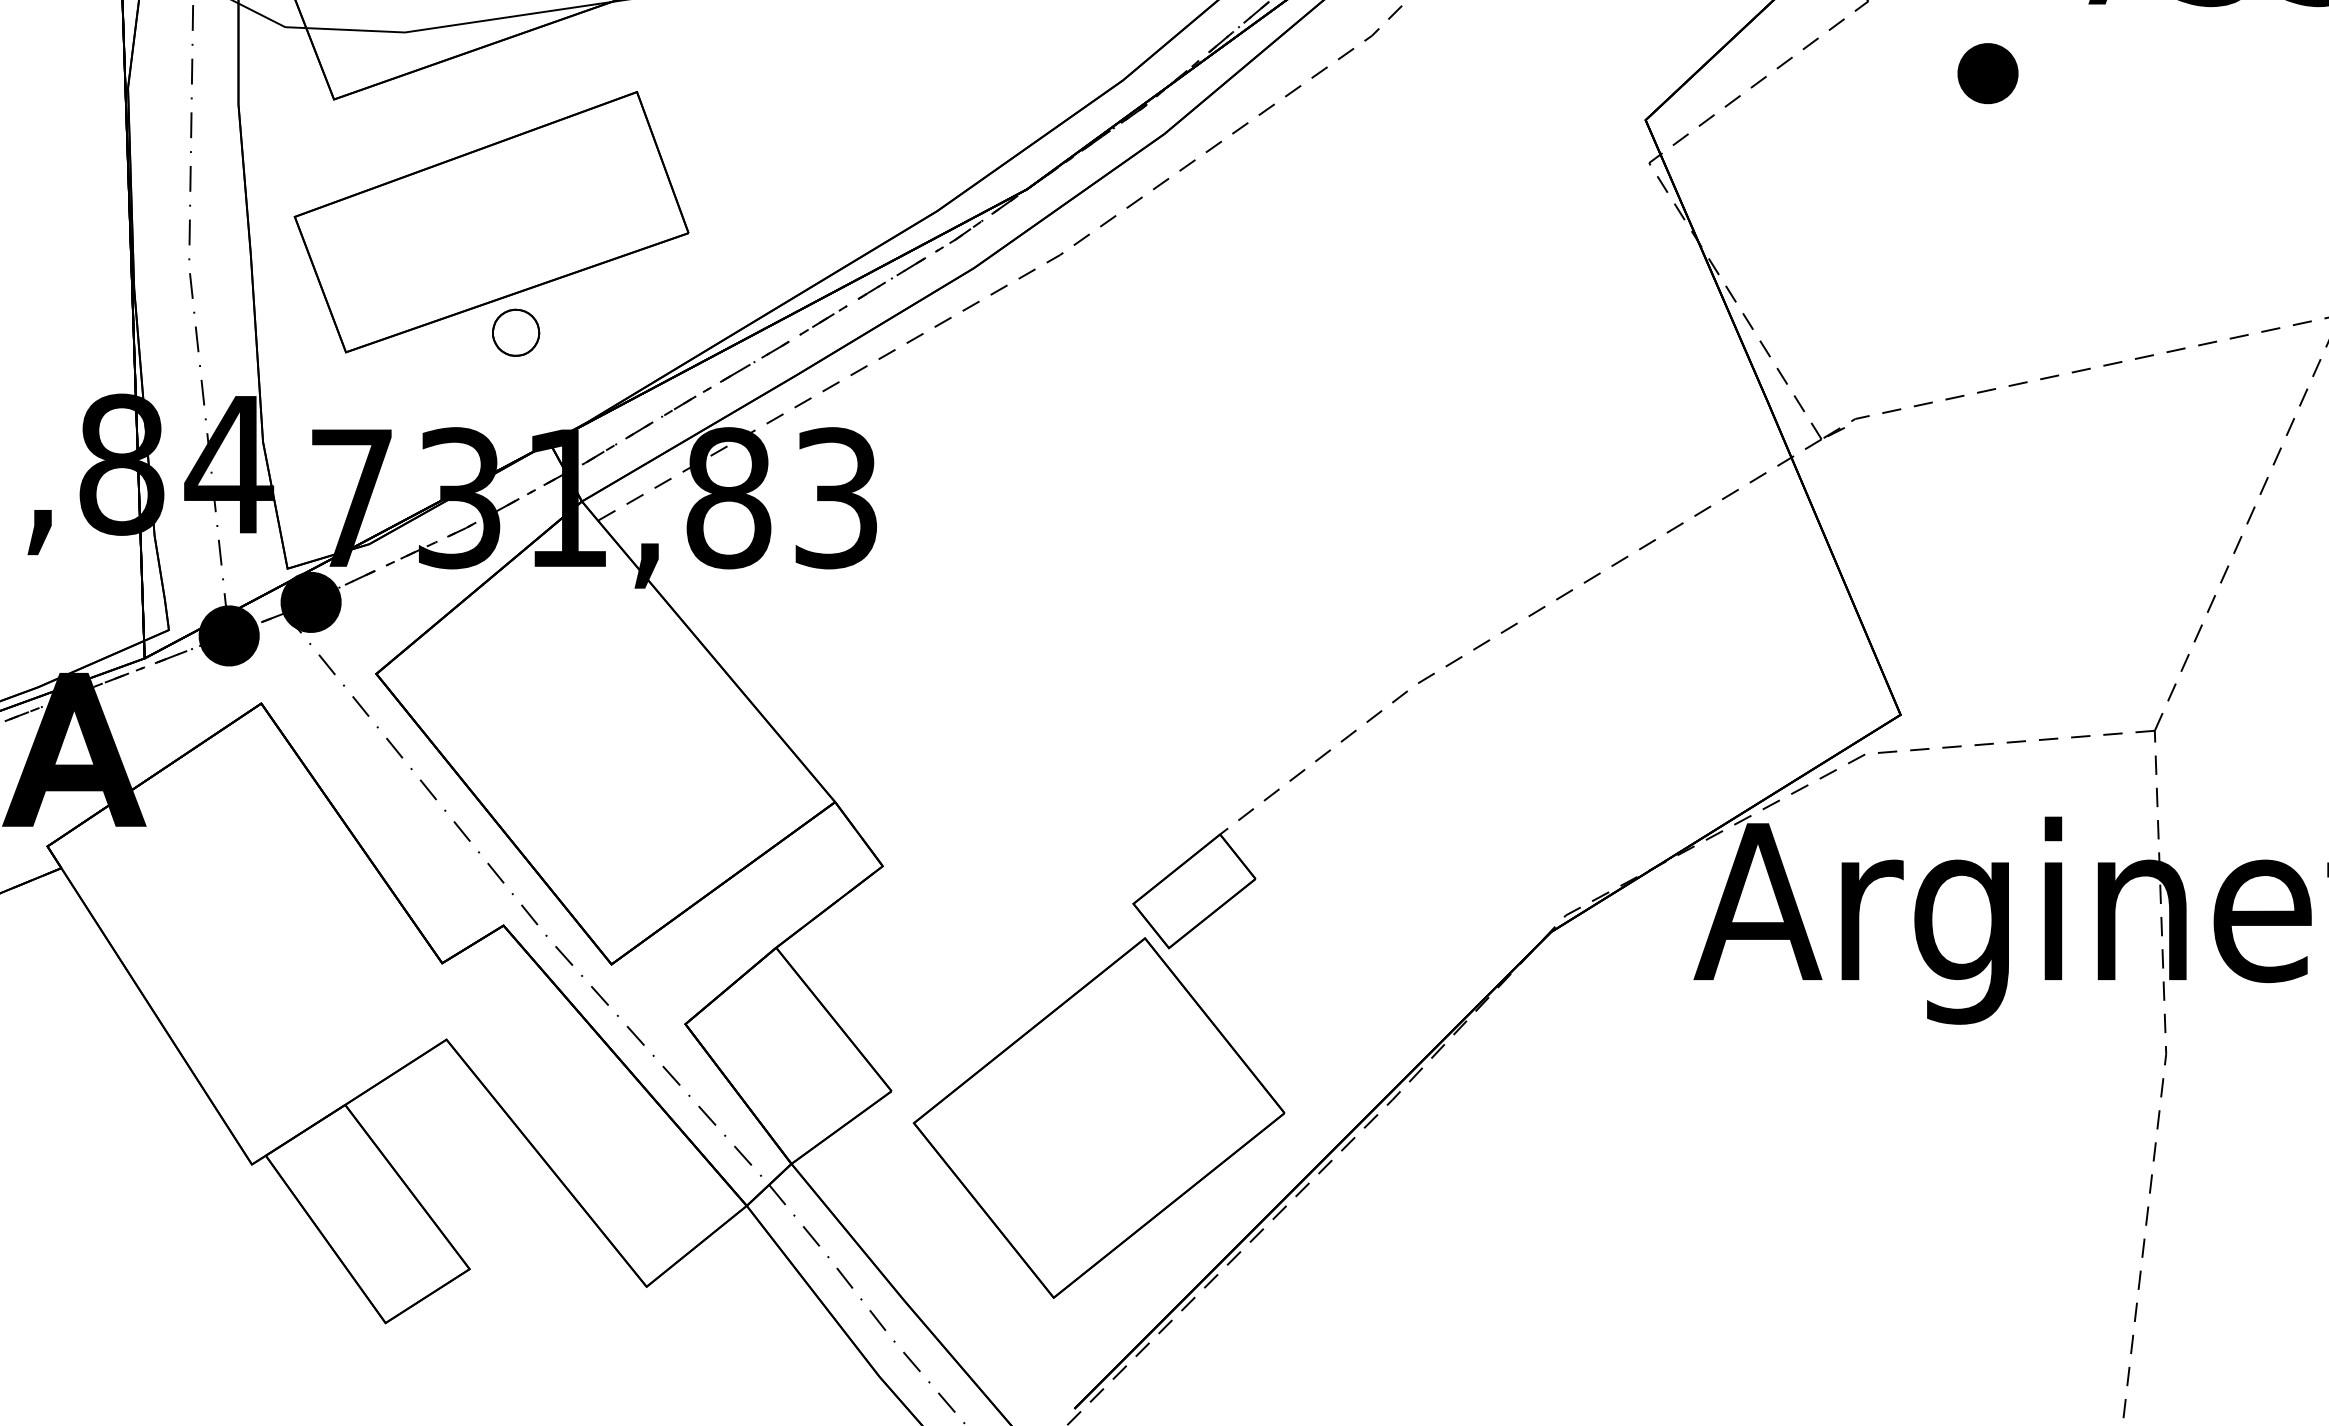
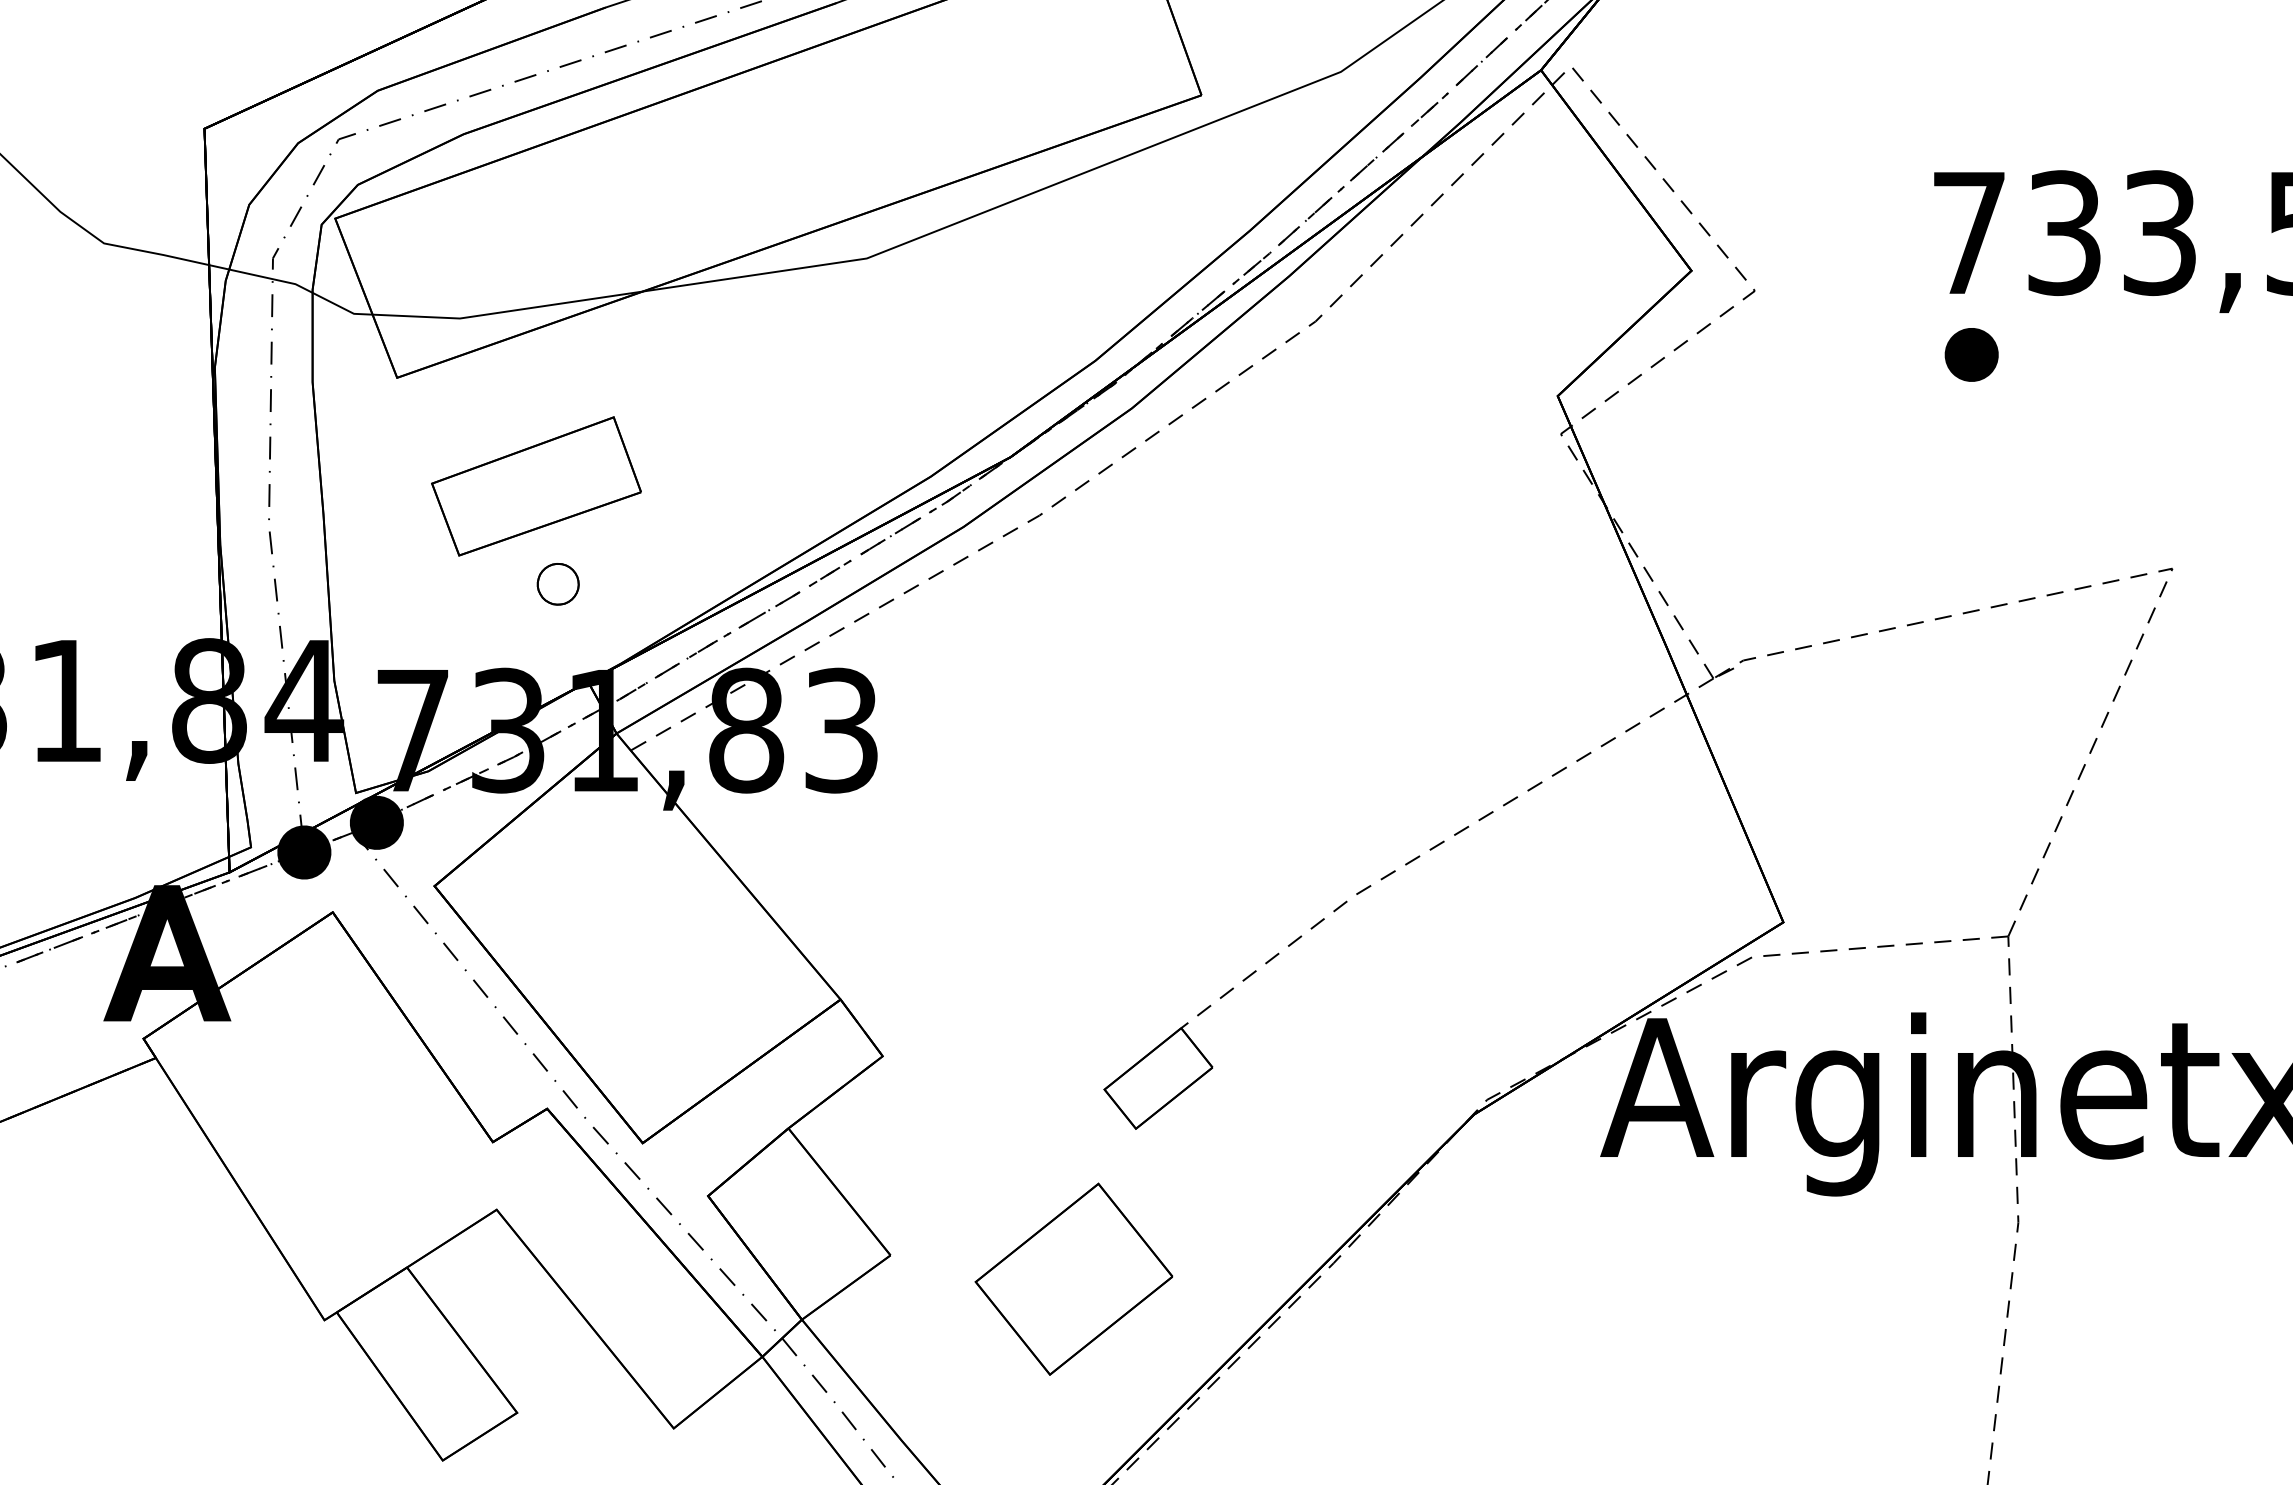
part: (1987, 73) -> (1971, 354), moved
part: (491, 222) -> (536, 486), size x0.6
part: (1098, 1118) -> (1073, 1279), size x0.6

